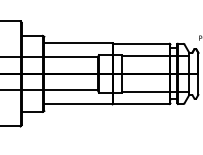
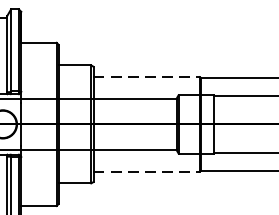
line: (78, 43) -> (146, 77), solid -> dashed
line: (78, 104) -> (146, 171), solid -> dashed

